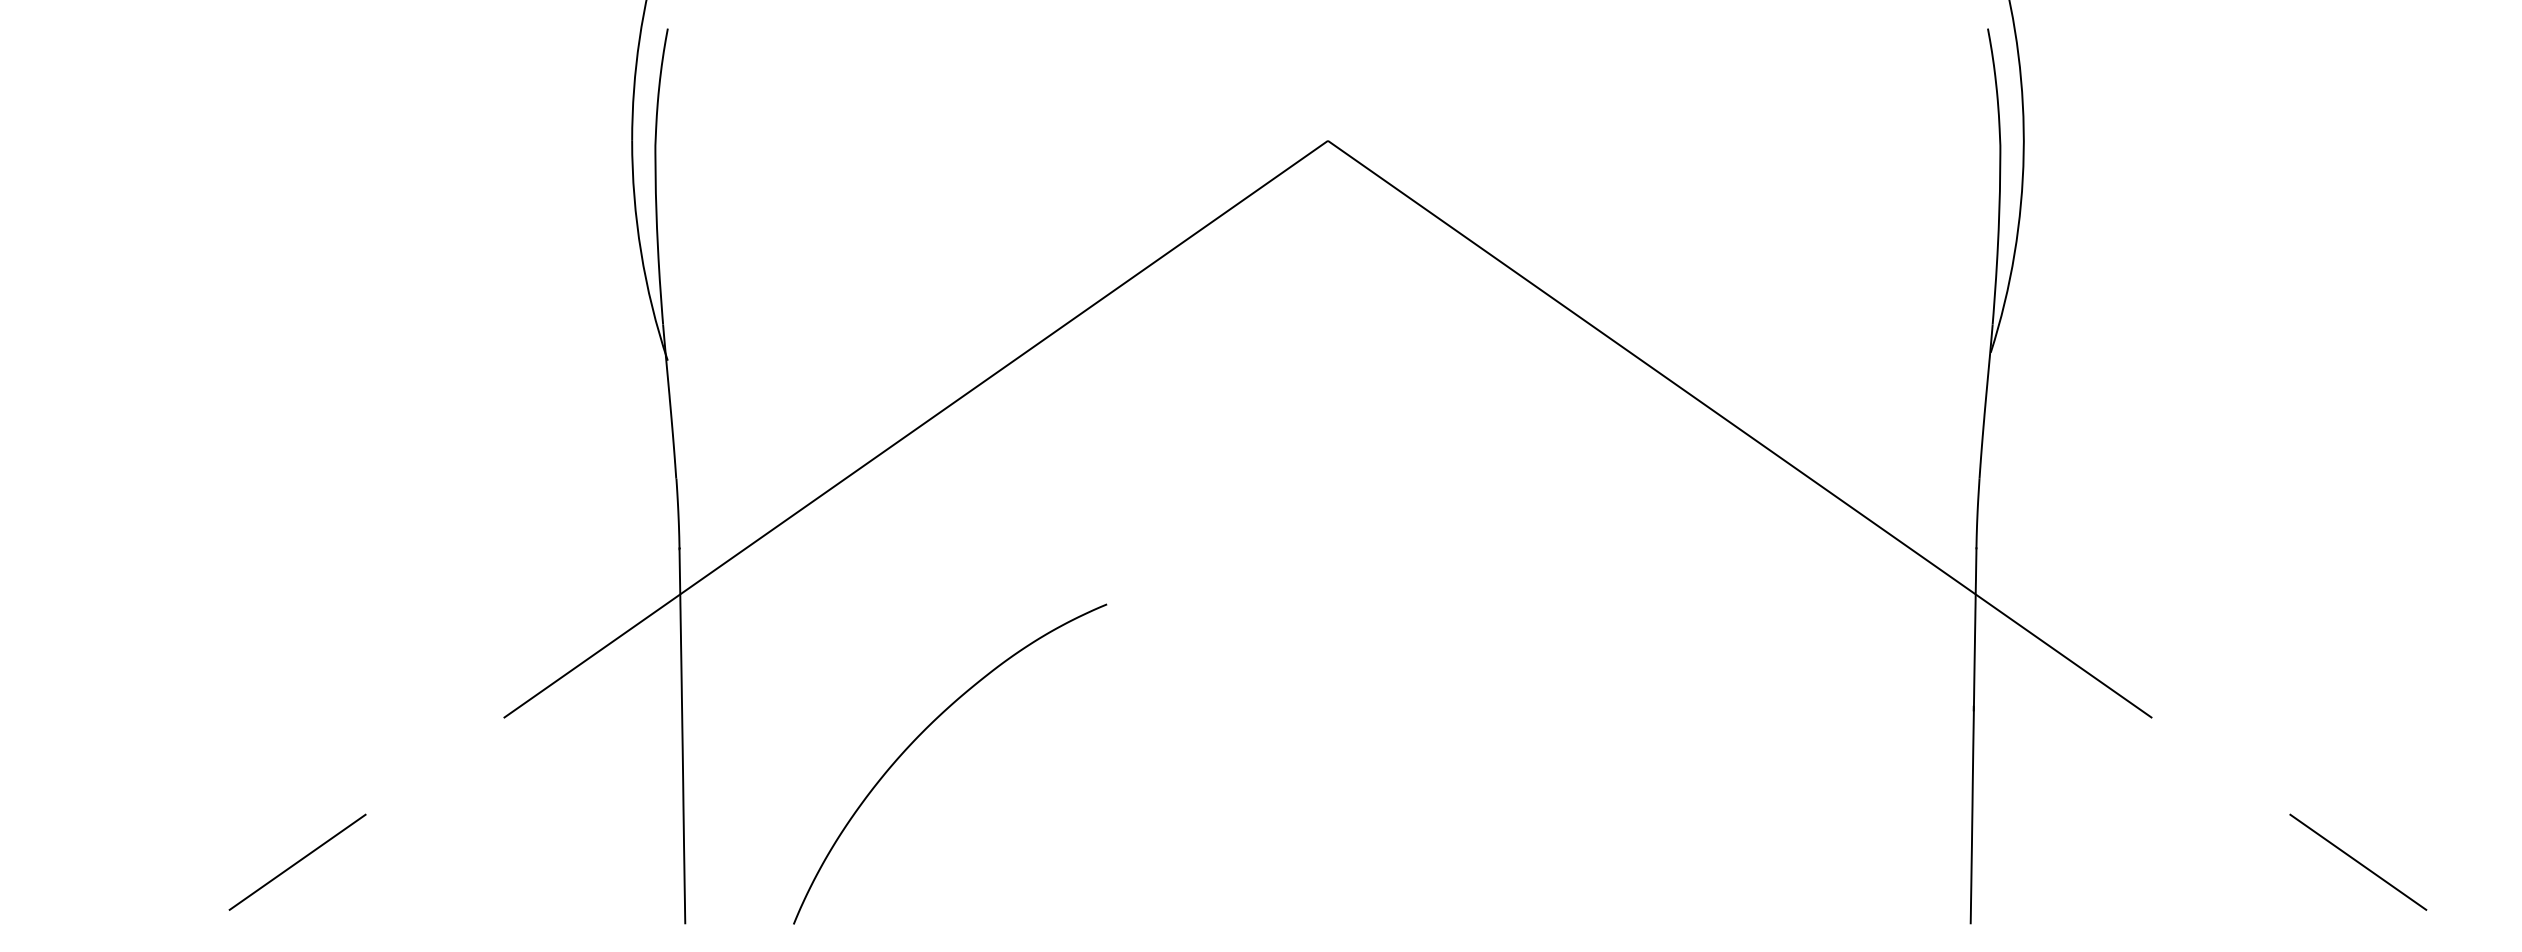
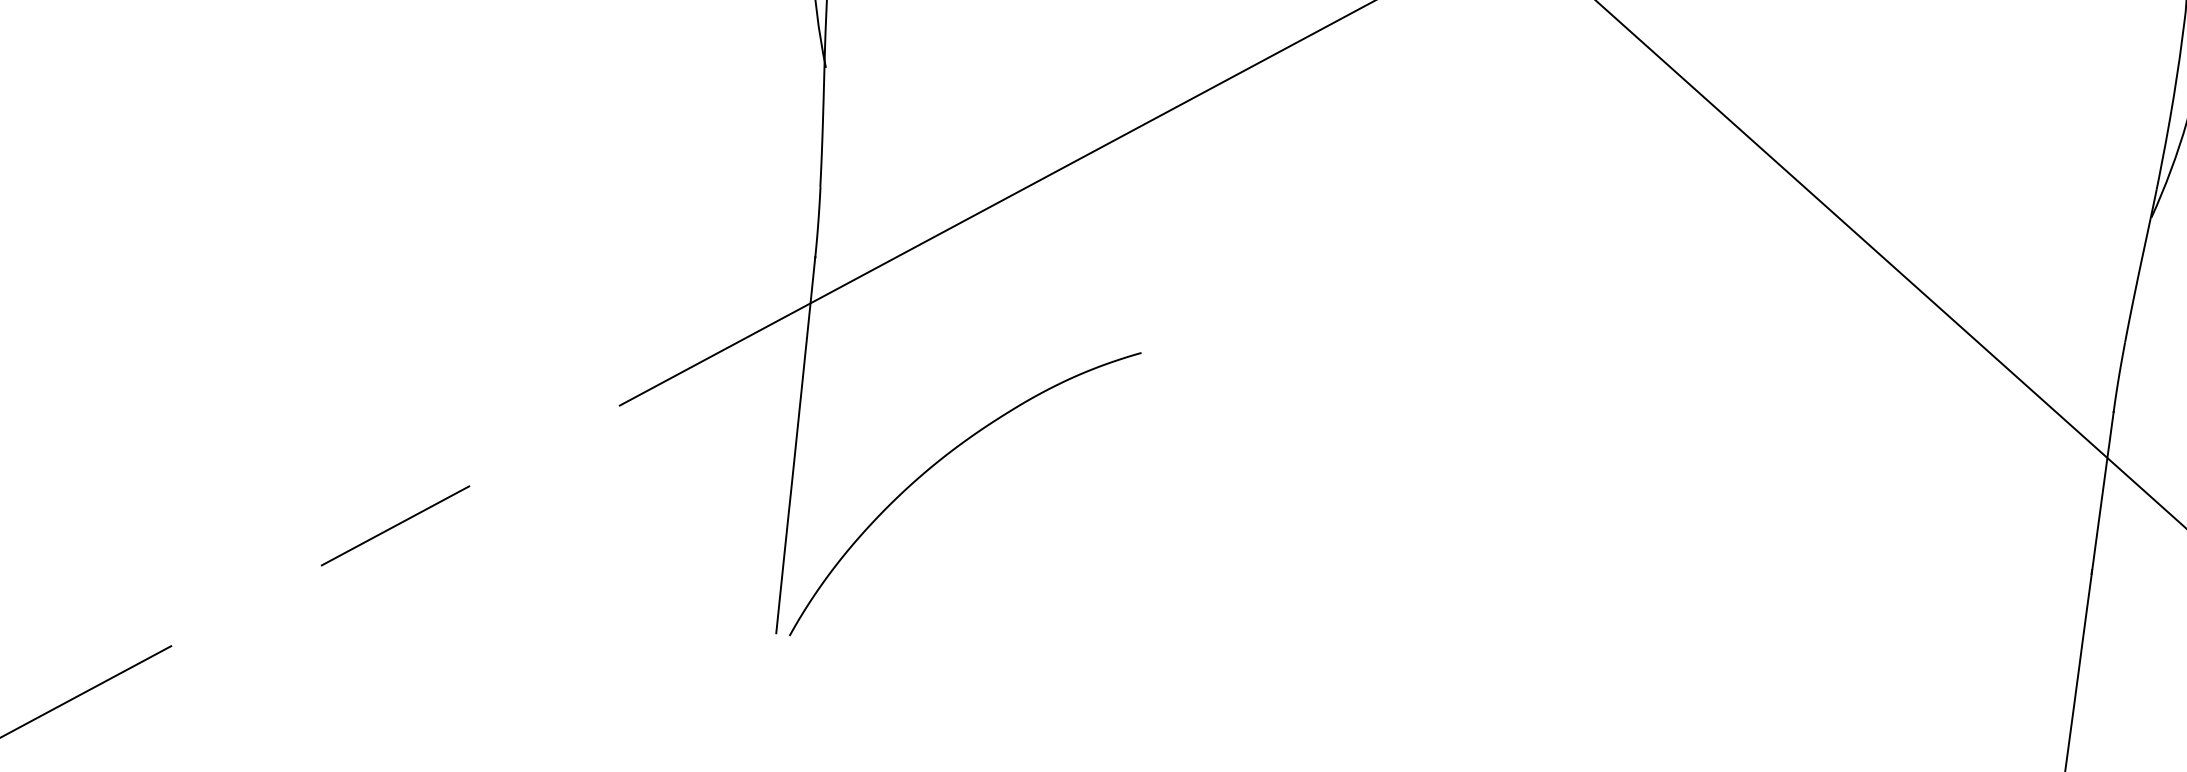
curve: (921, 734) -> (940, 461), moved

